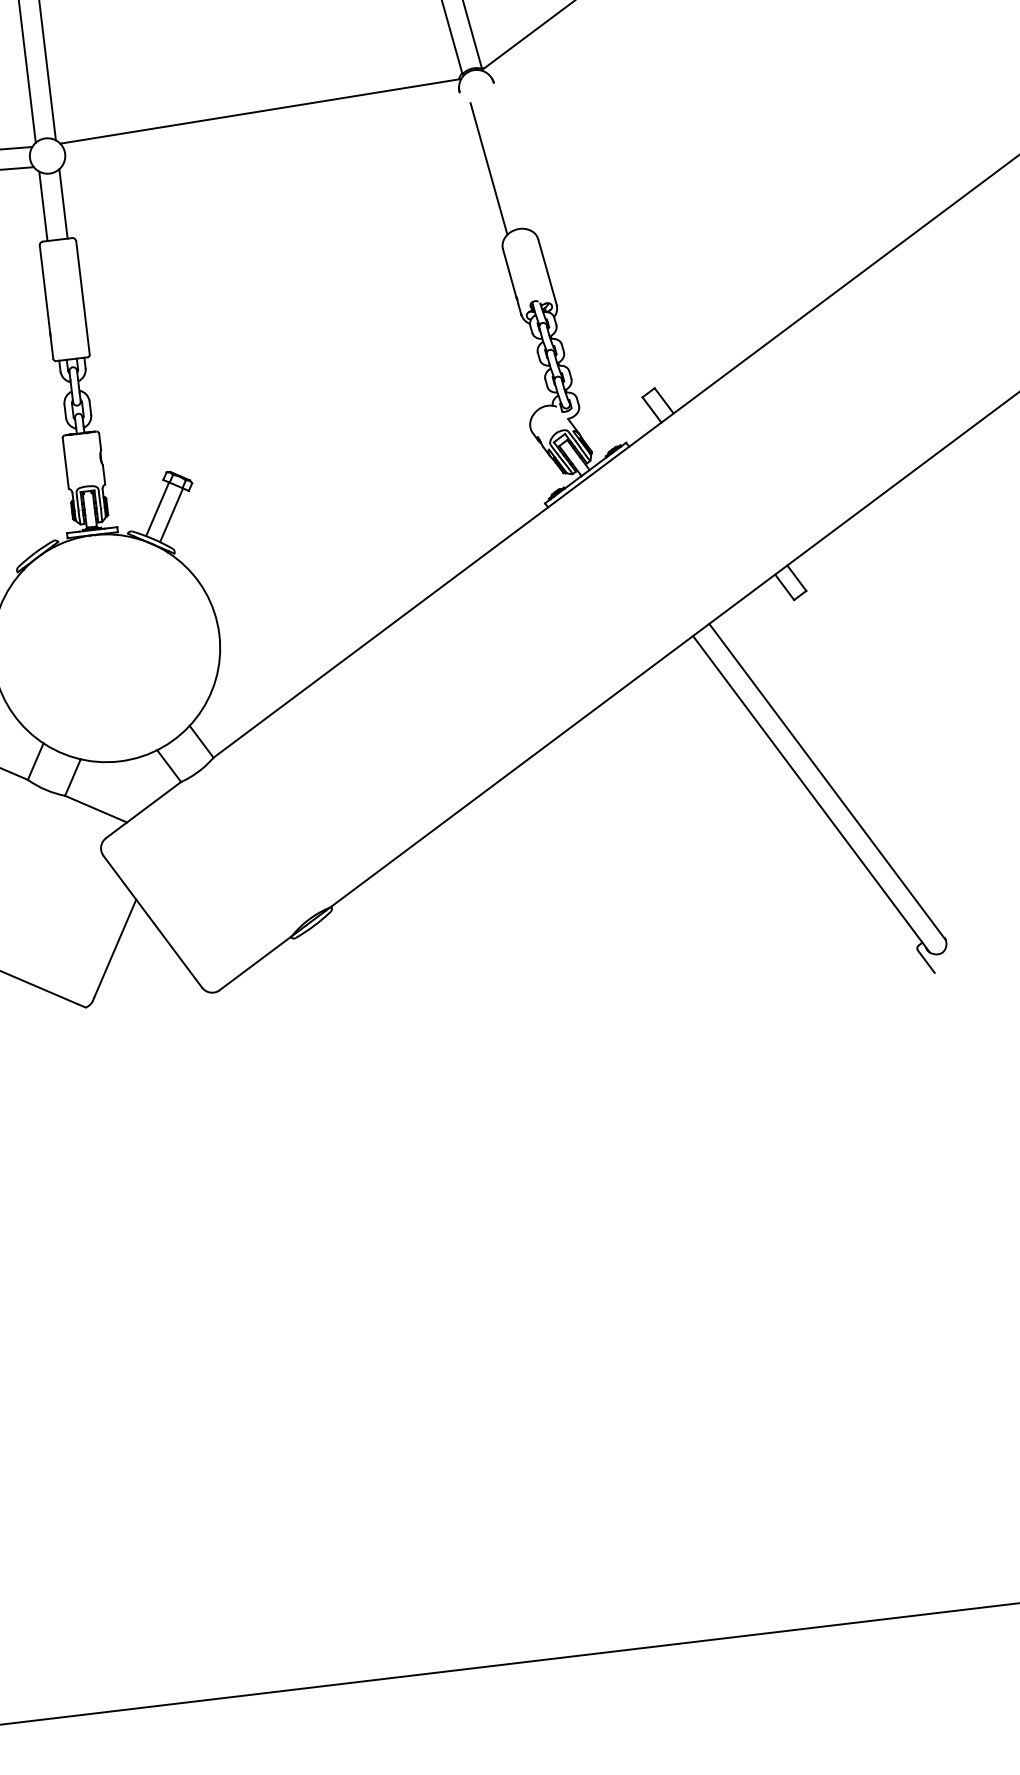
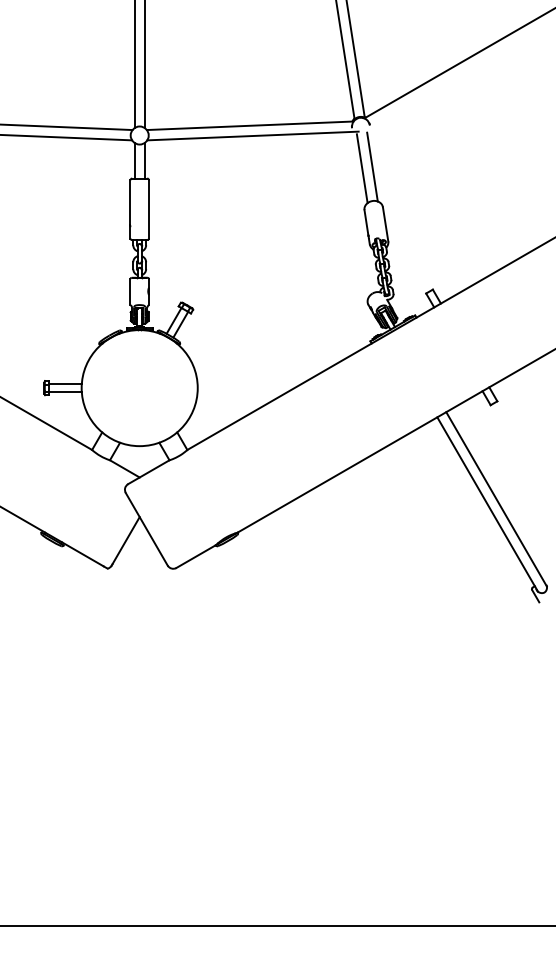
line: (267, 129) -> (252, 135), added
line: (508, 162) -> (372, 166), added

